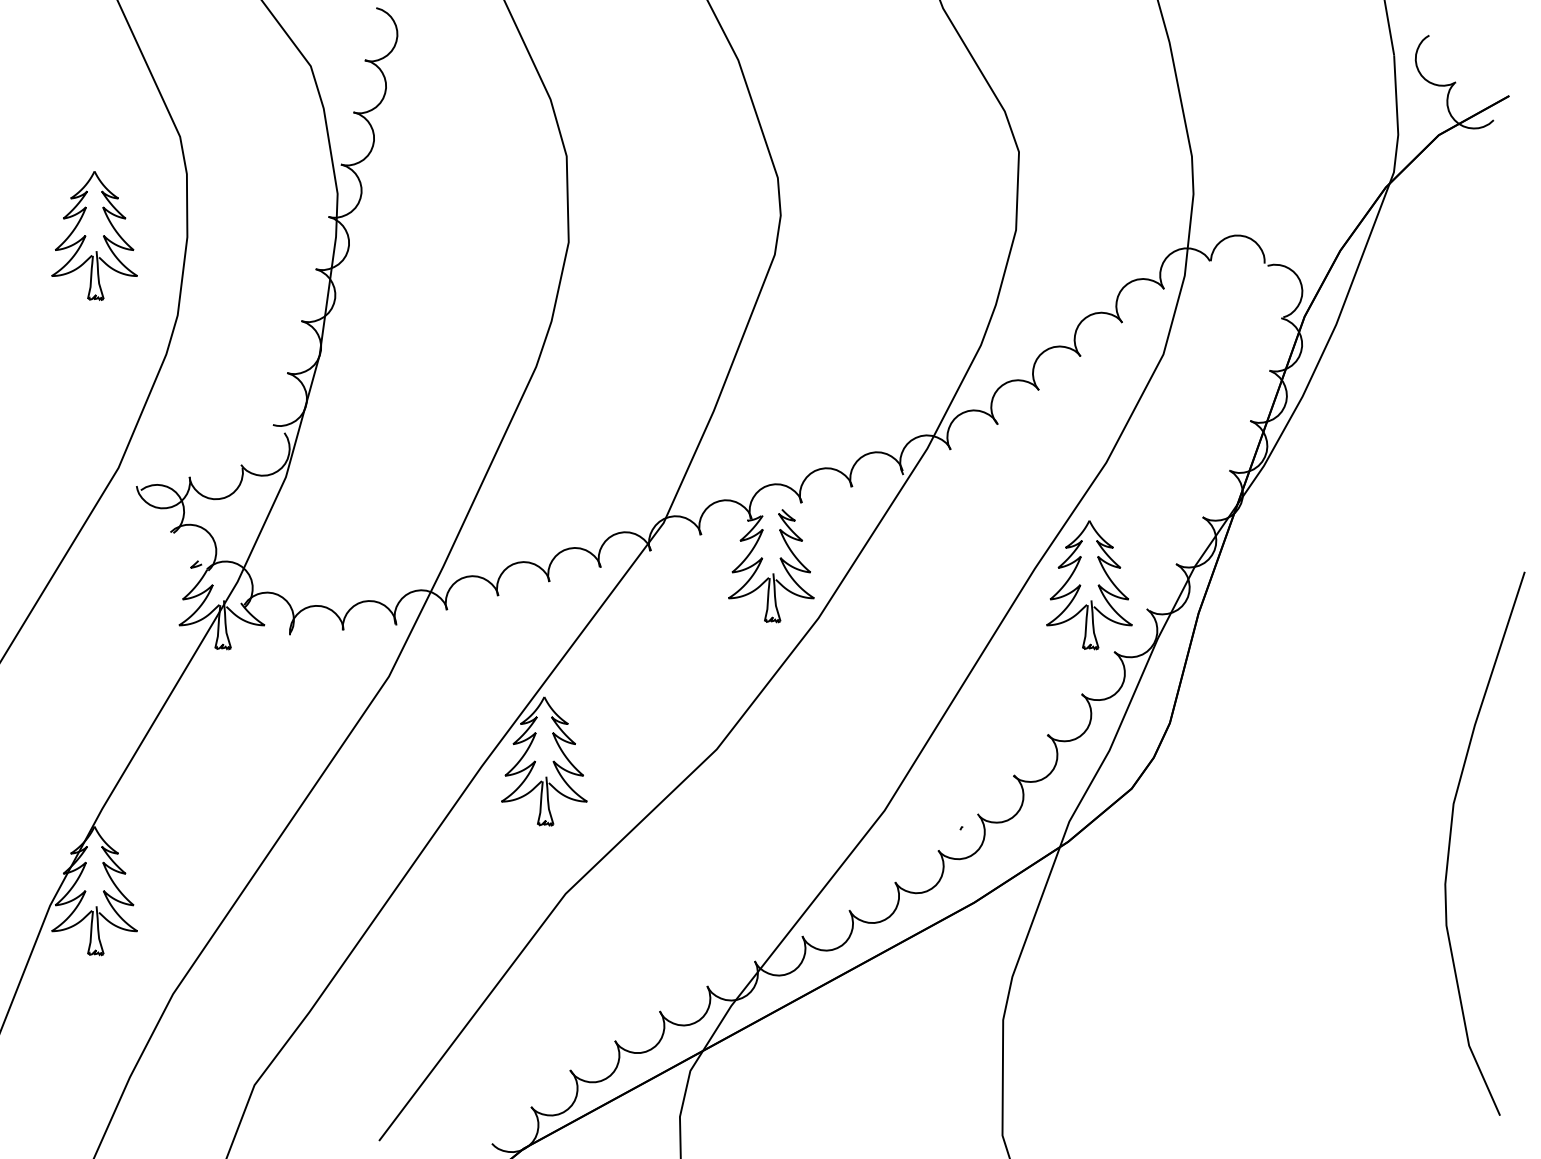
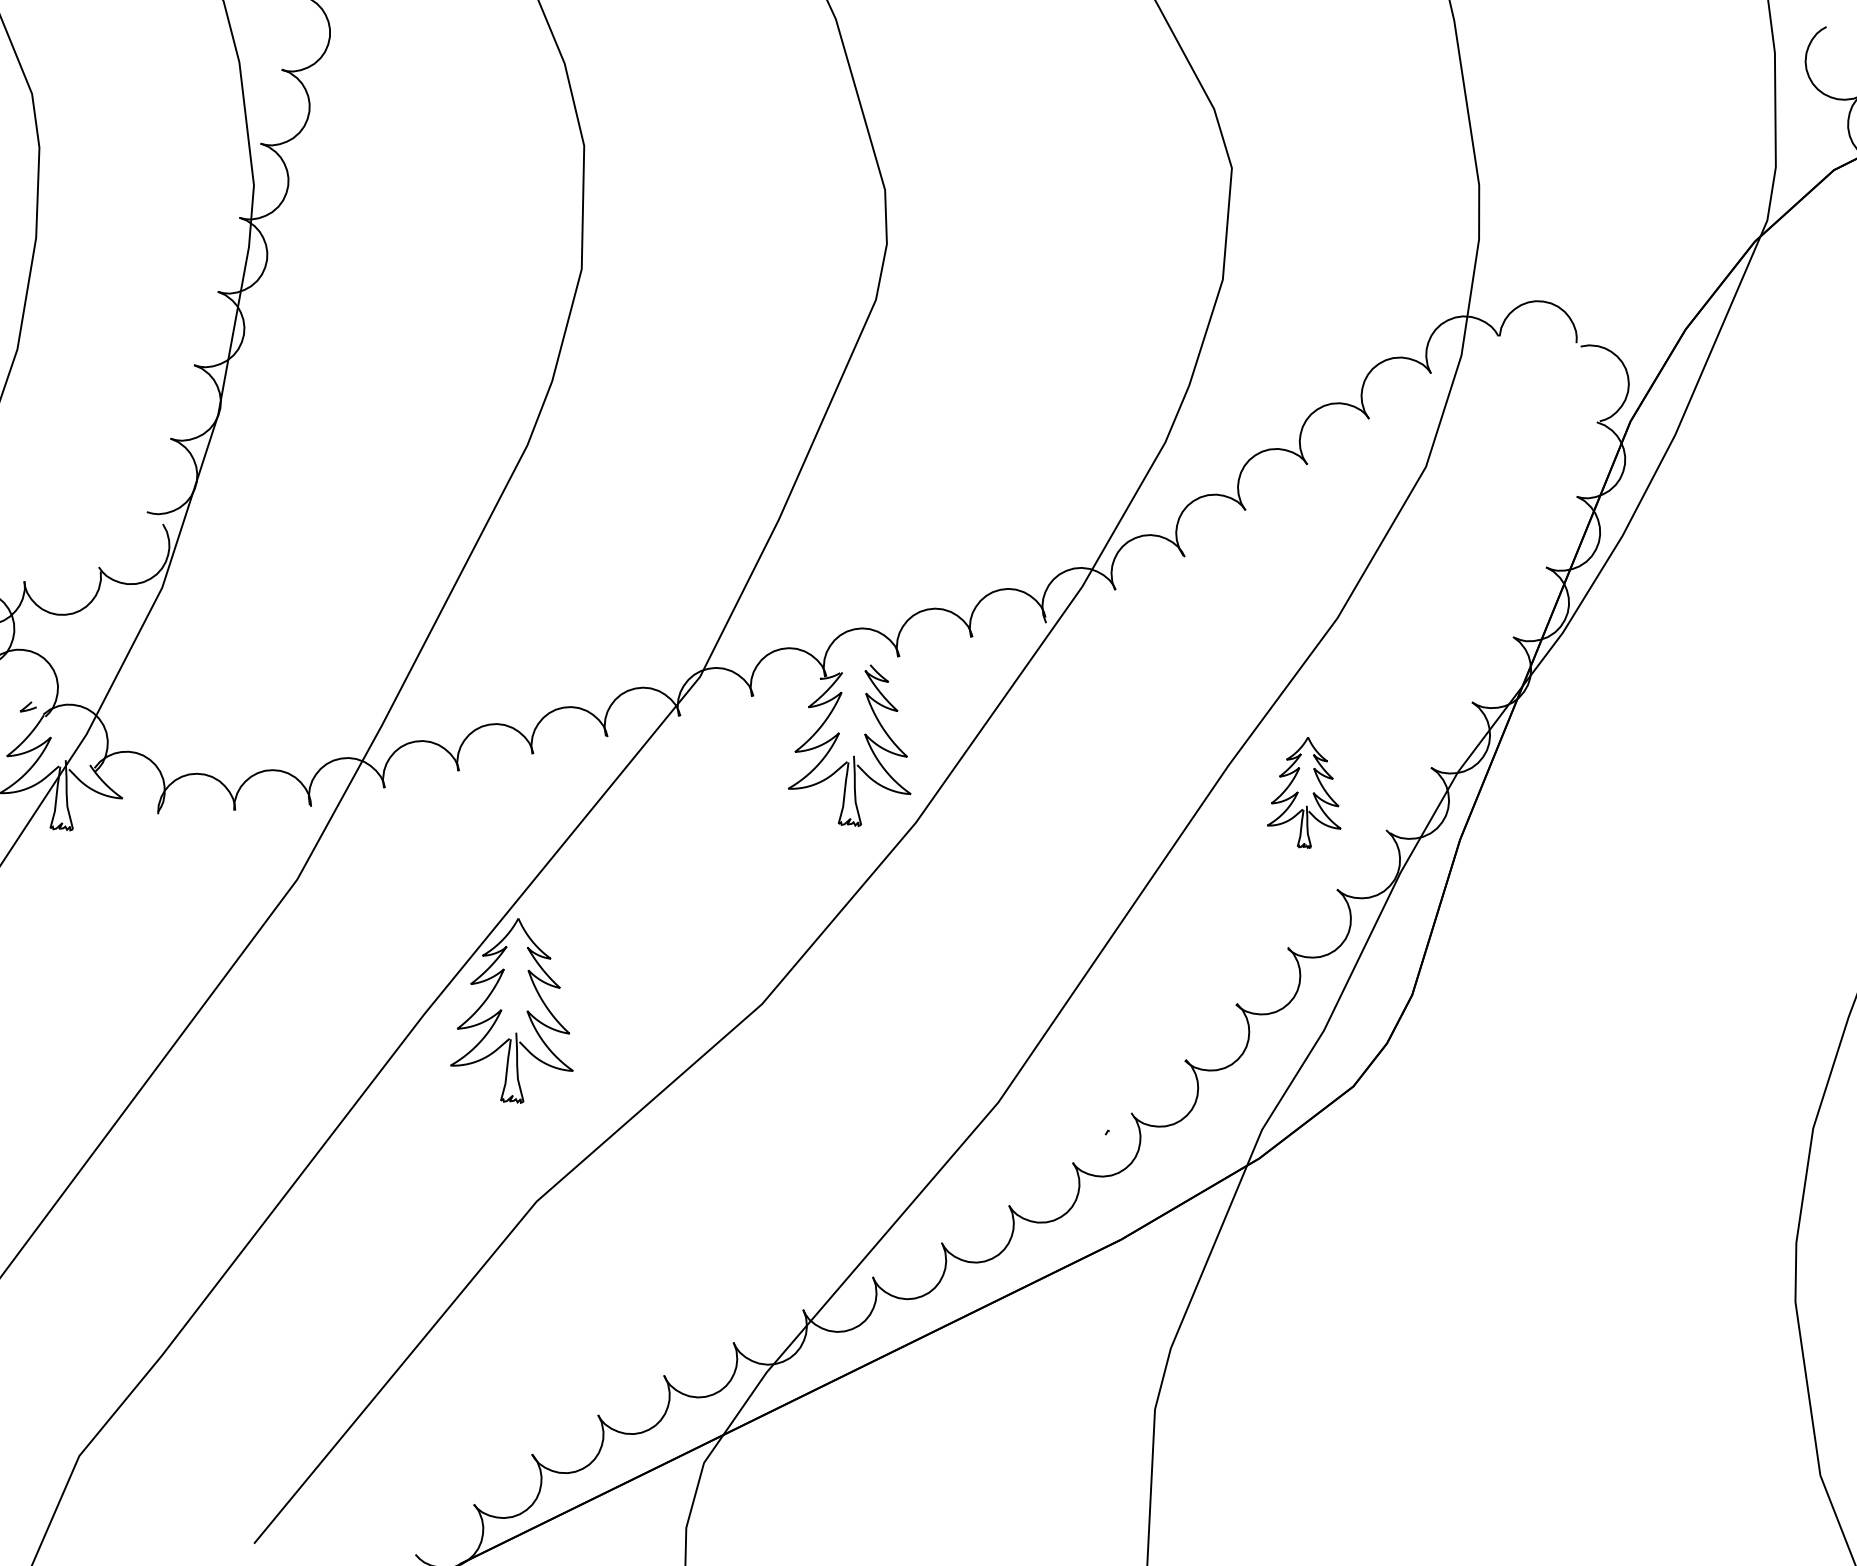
part: (1089, 585) -> (1305, 792), size x0.6

